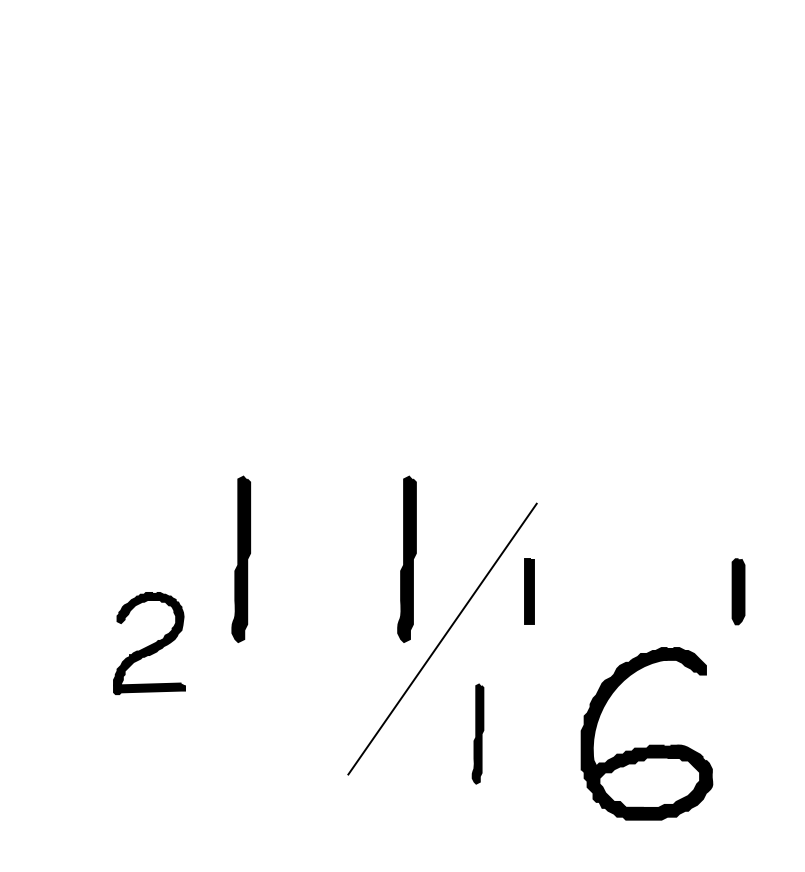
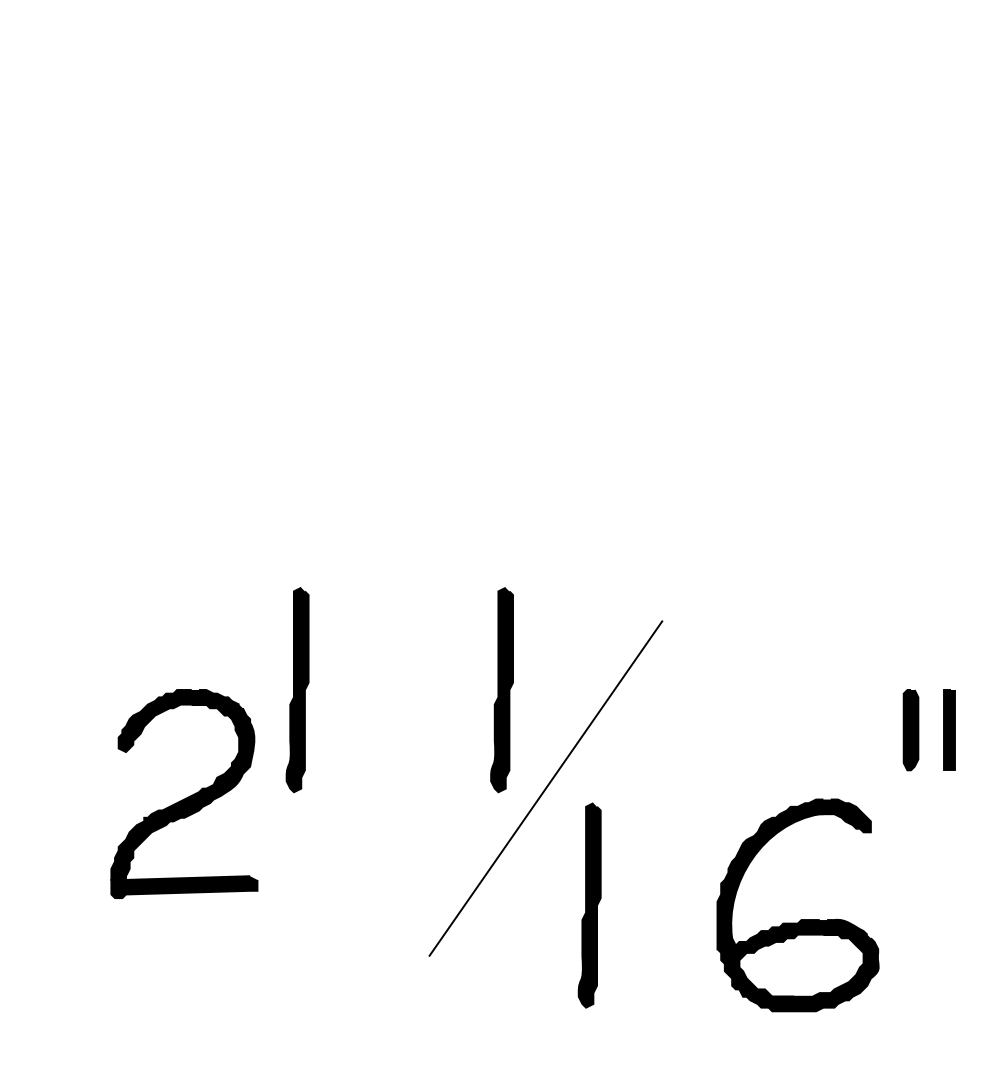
part: (529, 591) -> (949, 729), moved
part: (149, 643) -> (184, 793), size x1.67
part: (477, 733) -> (589, 904), size x1.67

